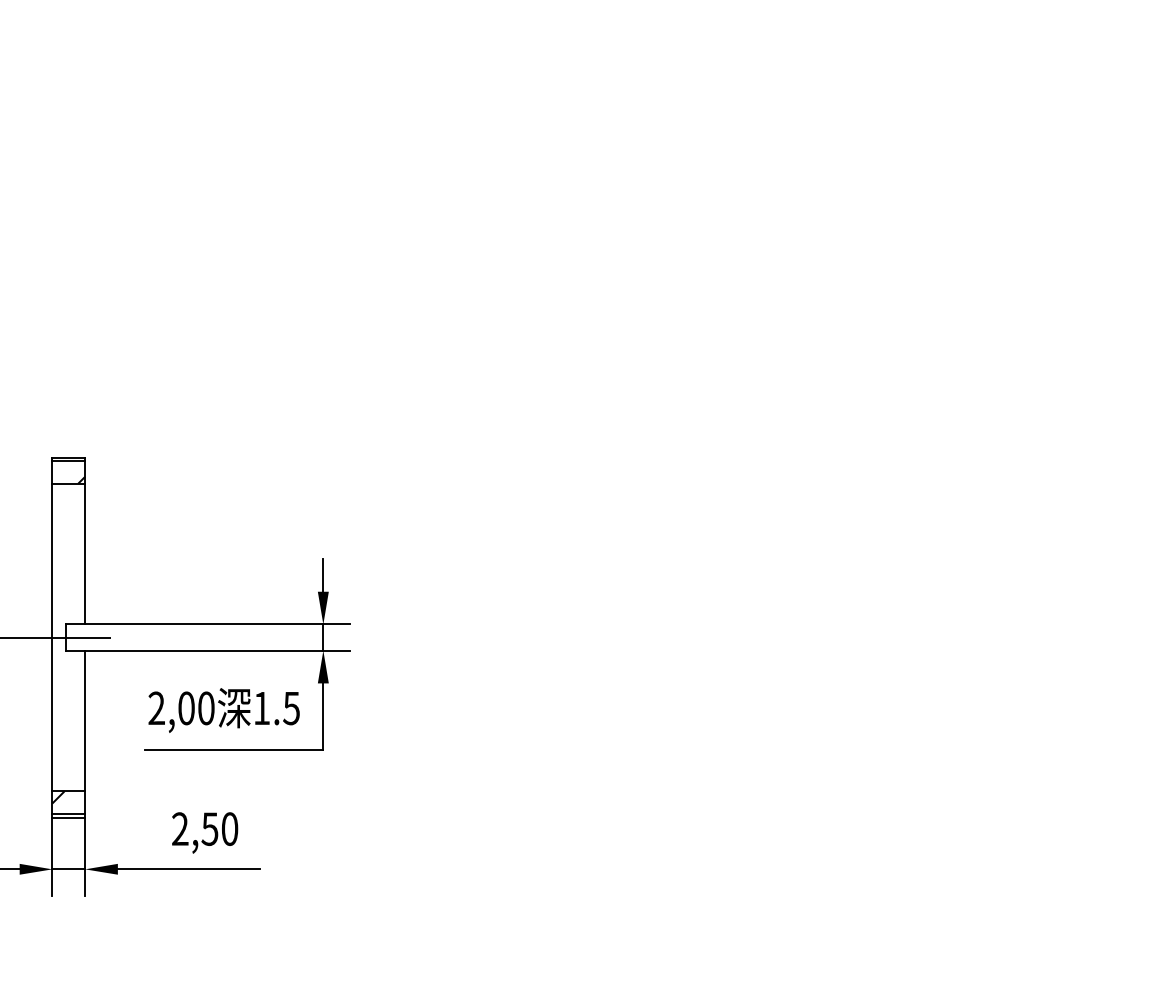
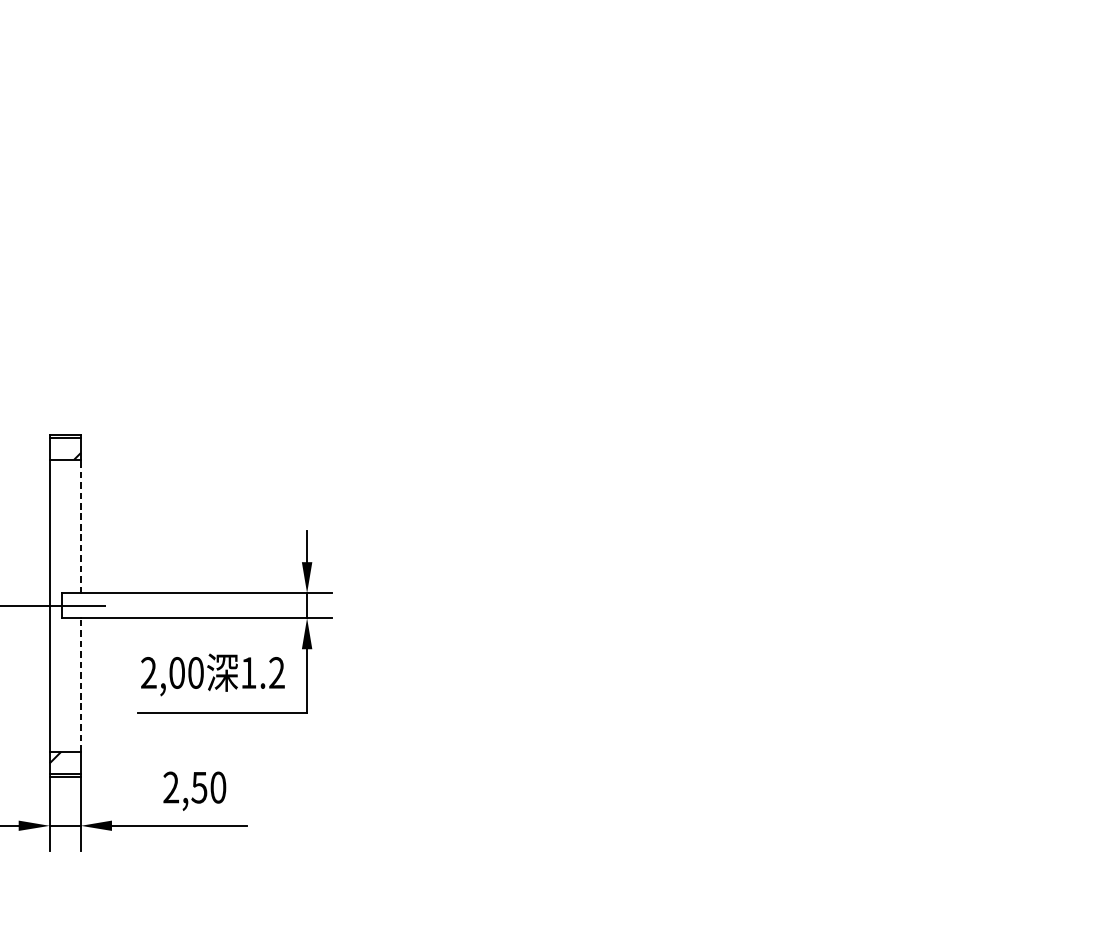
line: (85, 553) -> (81, 525), solid -> dashed
text: (291, 708) -> (276, 673), 1.5 -> 1.2
line: (85, 720) -> (81, 684), solid -> dashed

